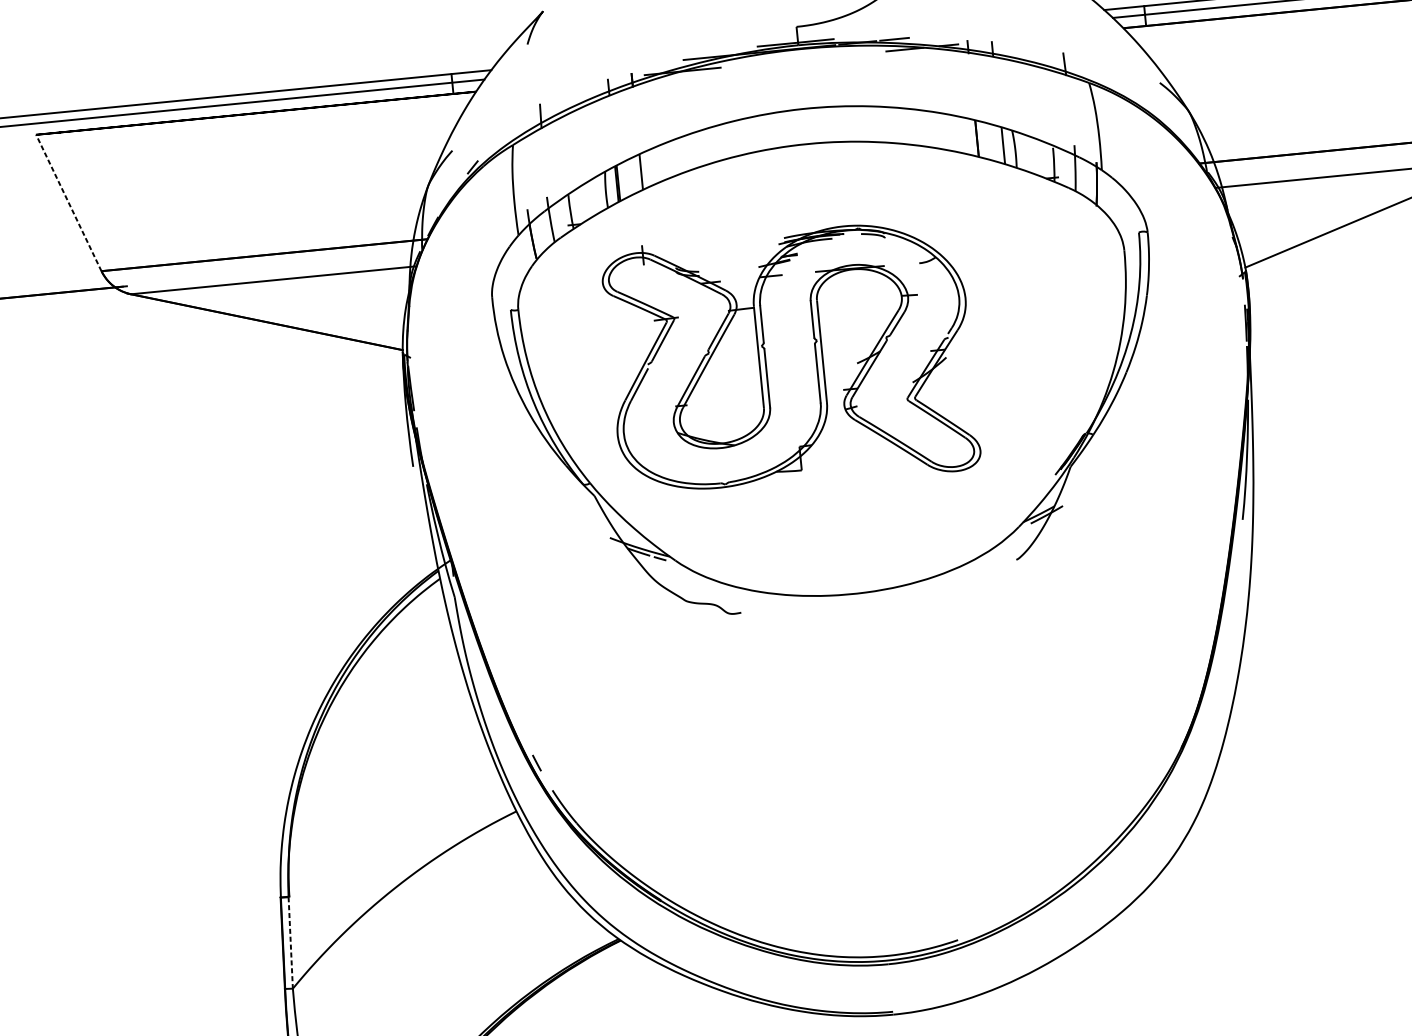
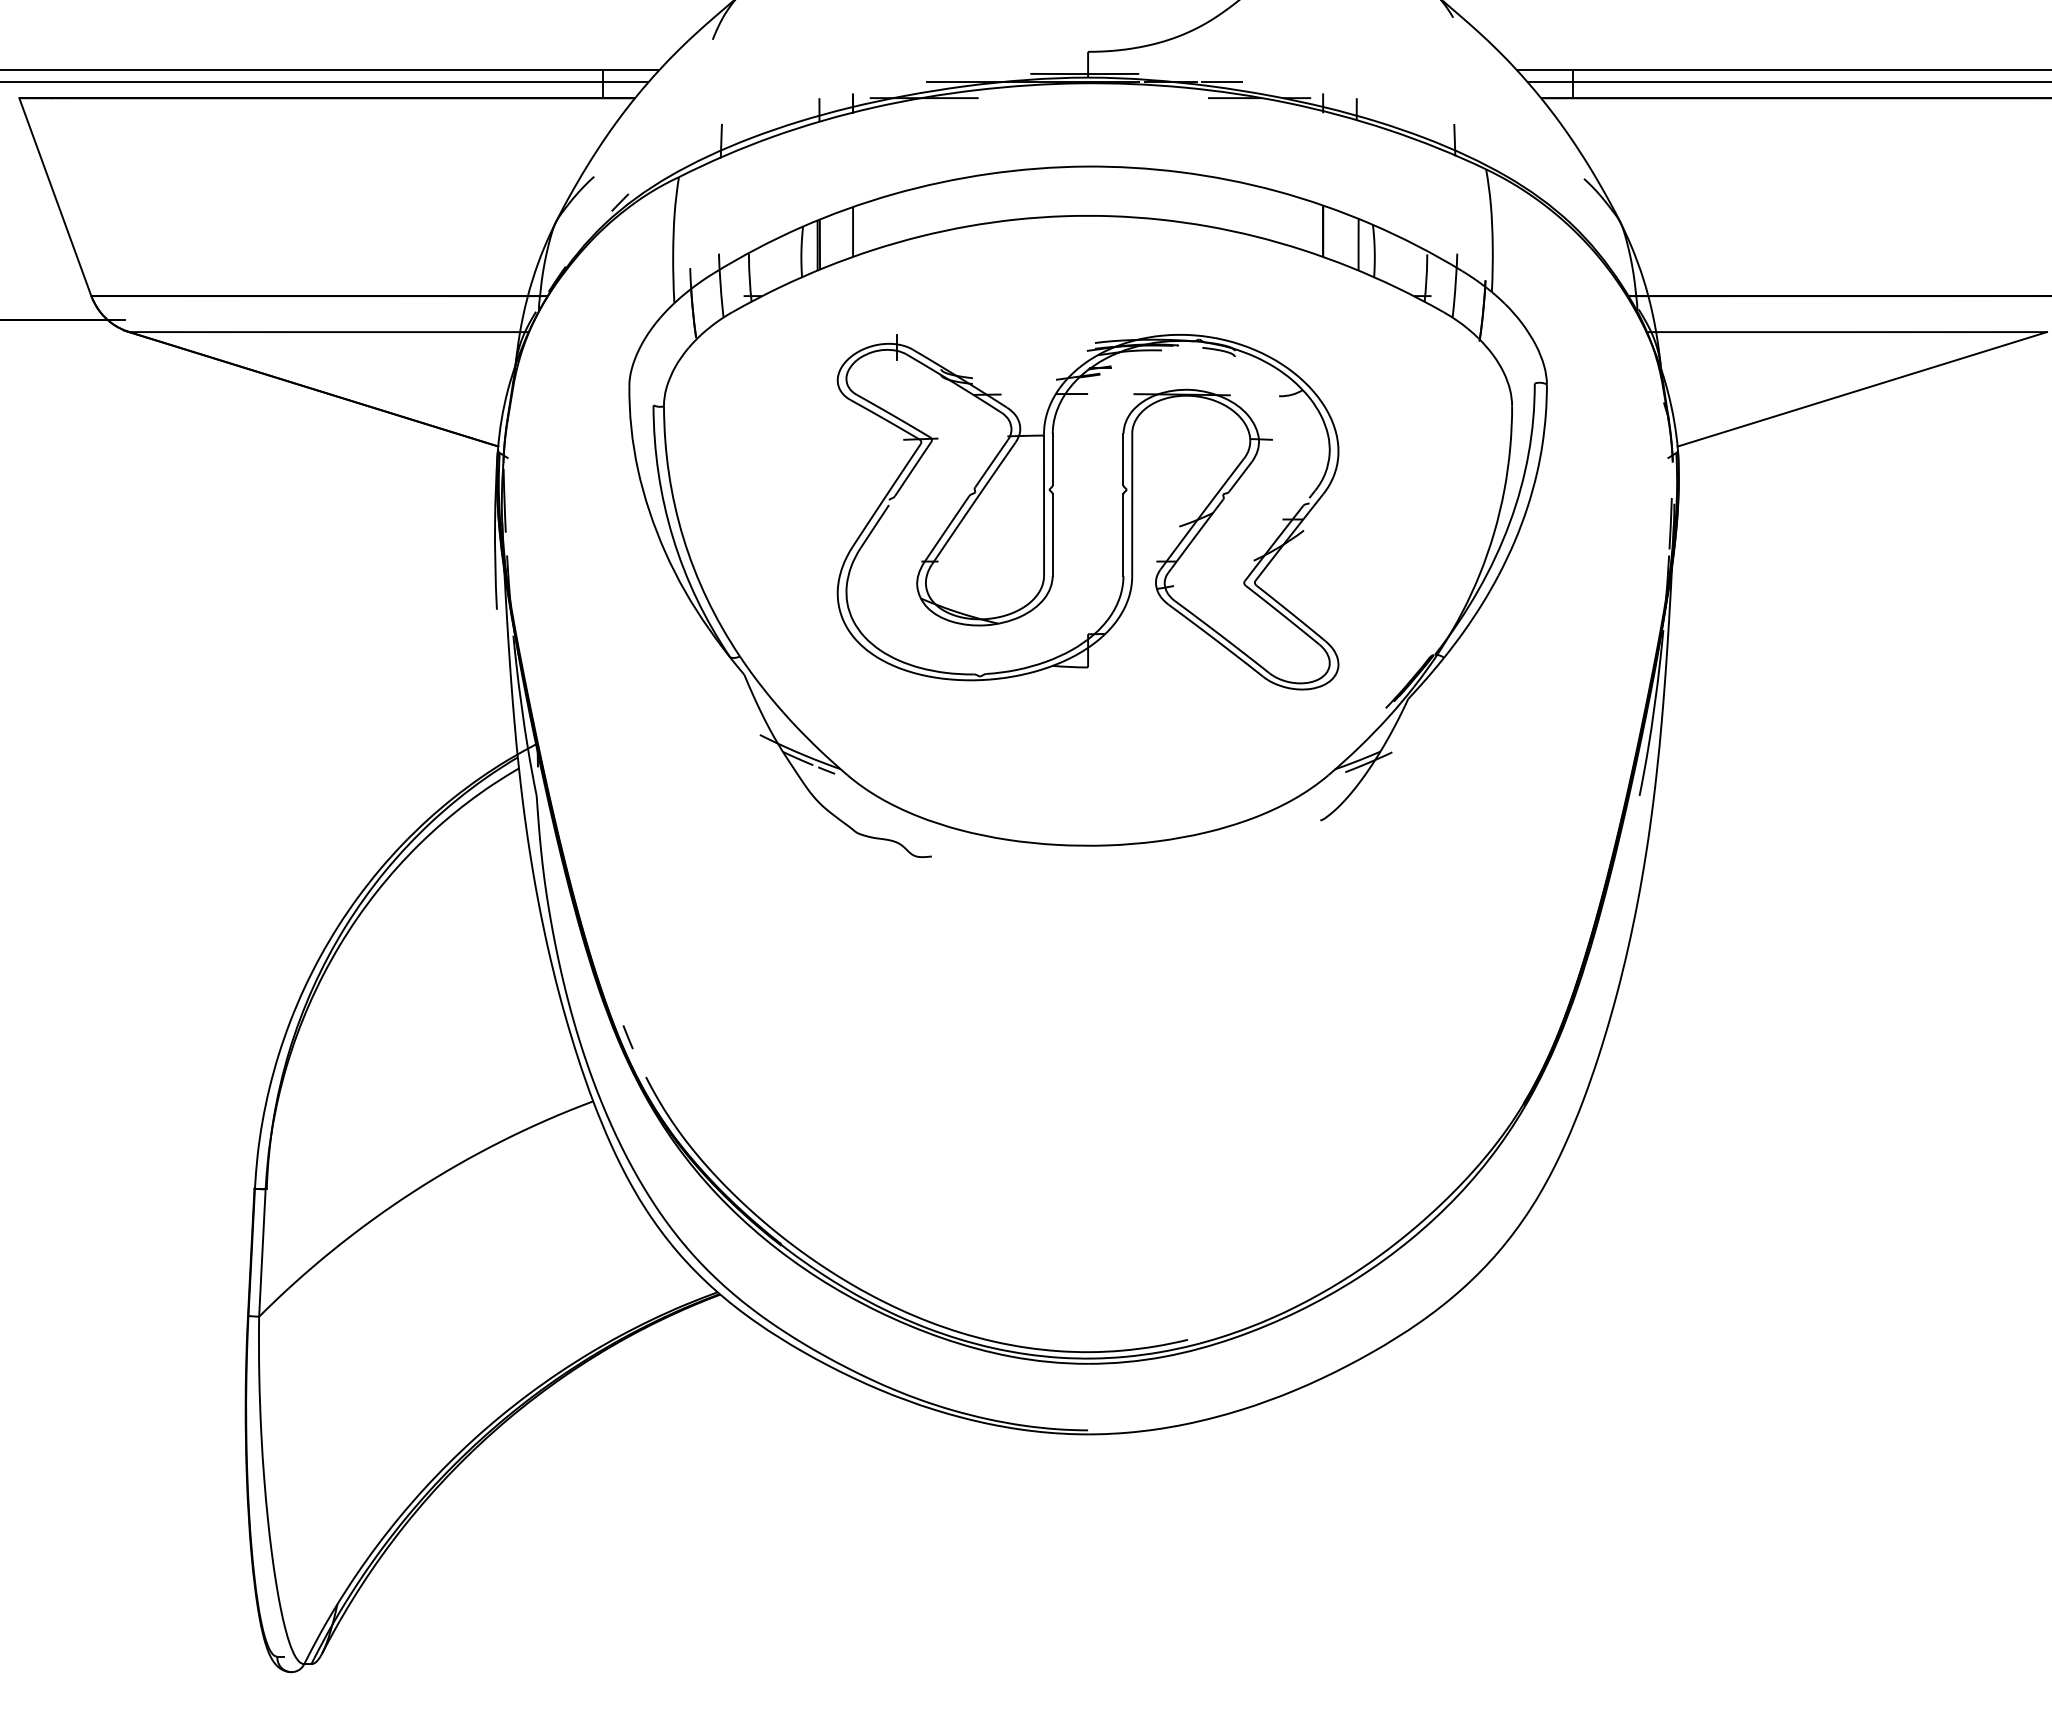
line: (68, 202) -> (55, 196), dashed -> solid
part: (790, 359) -> (1087, 512), moved
line: (290, 943) -> (262, 1253), dashed -> solid

